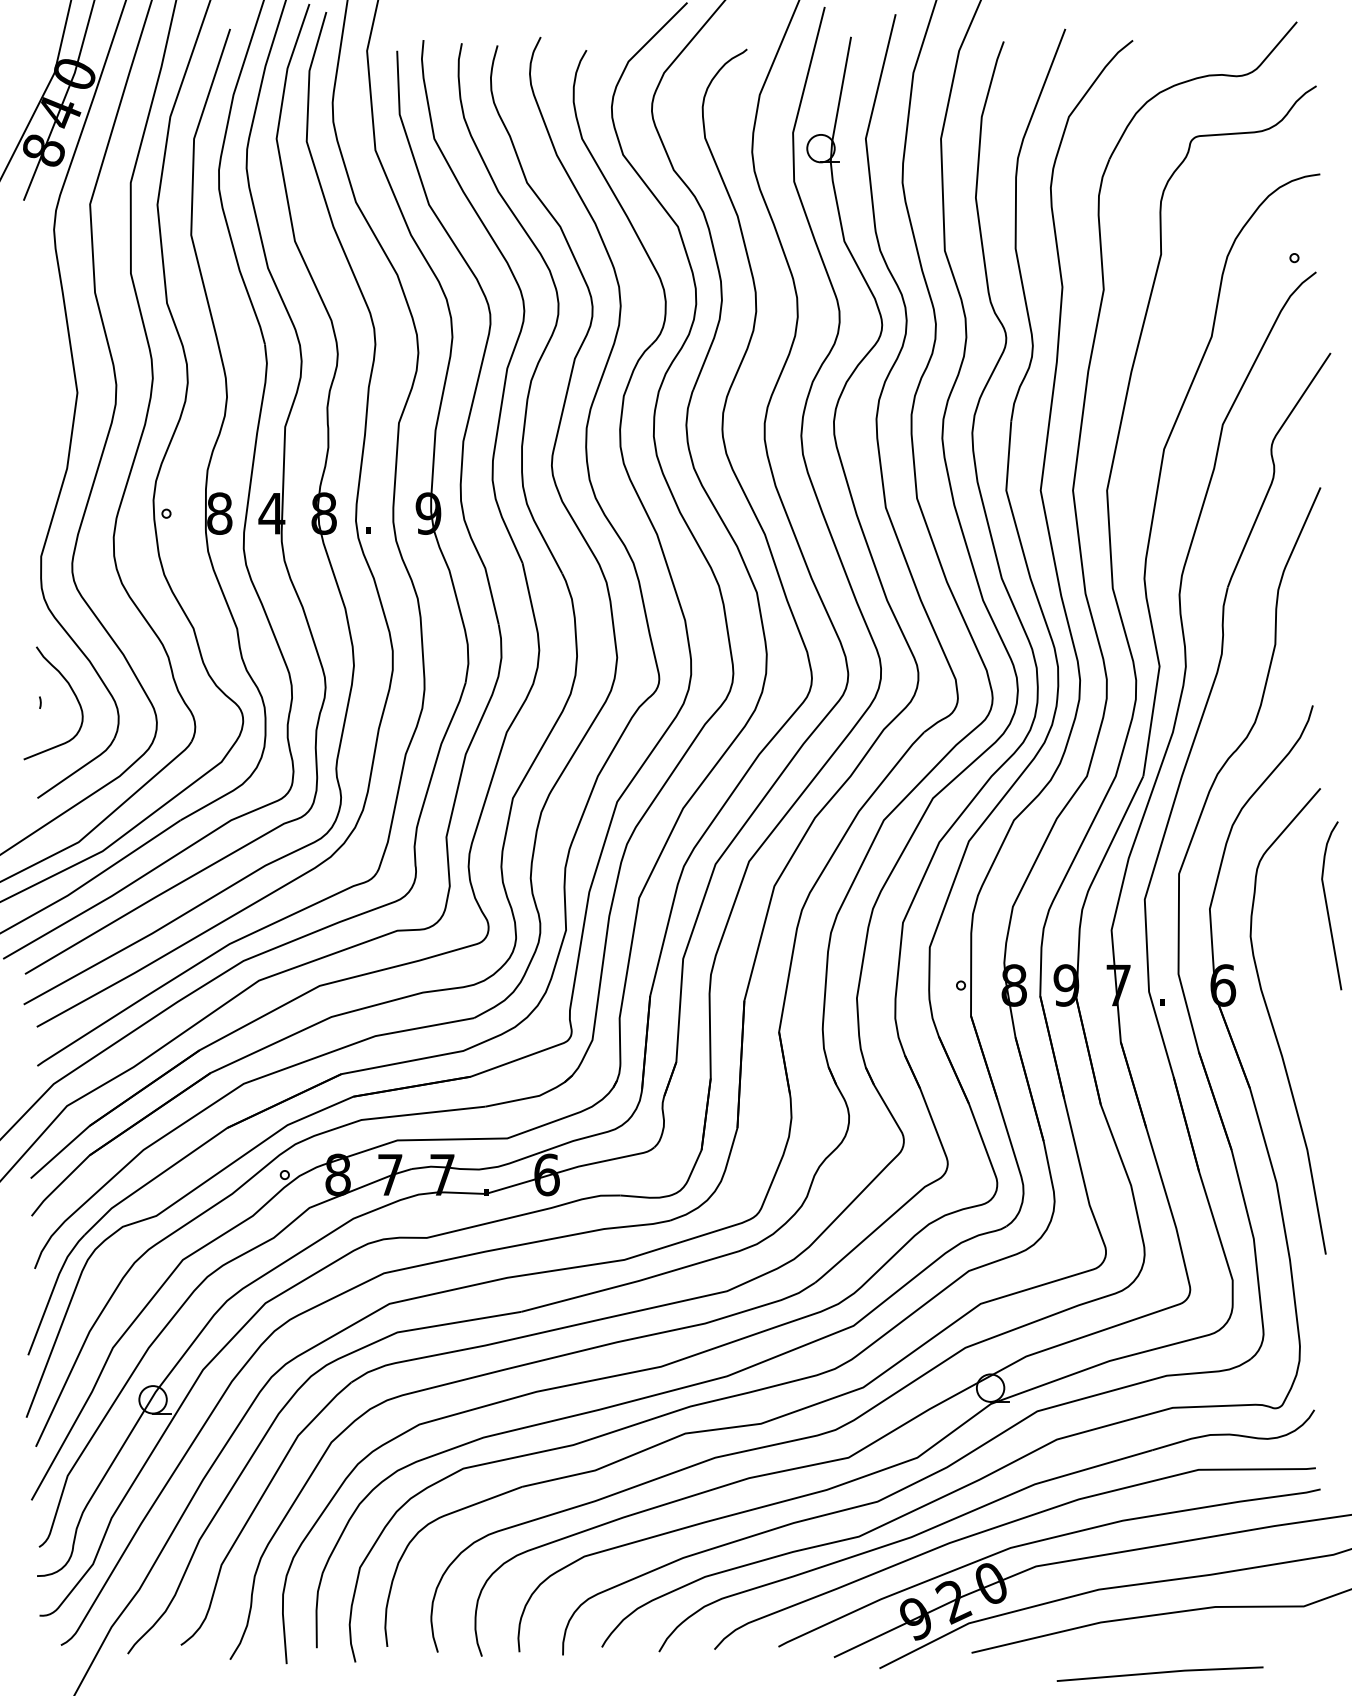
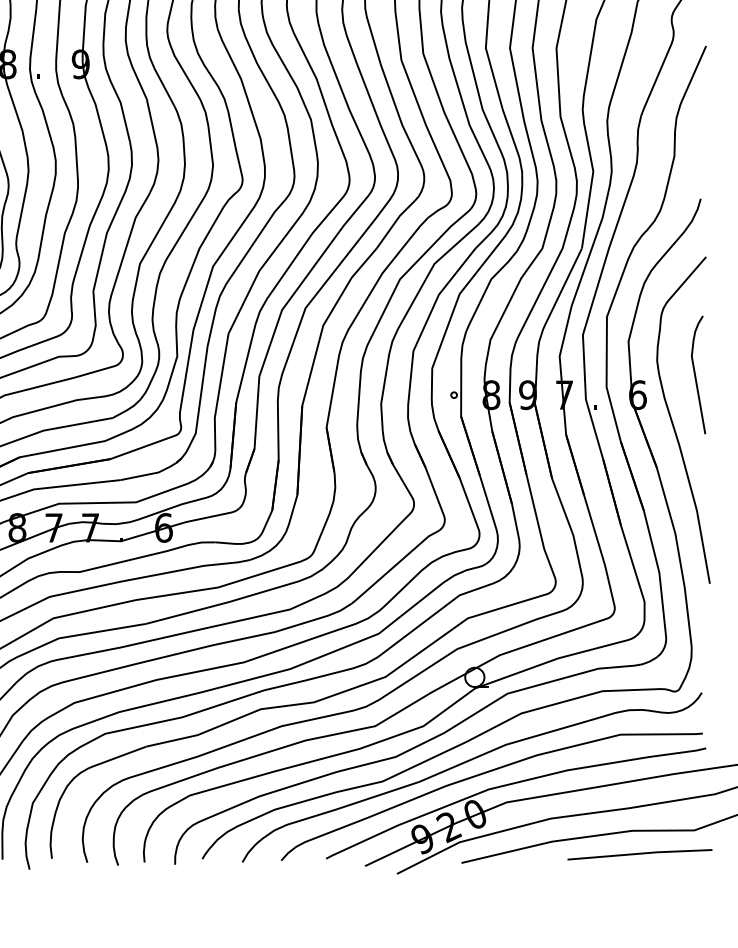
curve: (1327, 905) -> (695, 374), moved
line: (1159, 1673) -> (639, 854), moved

